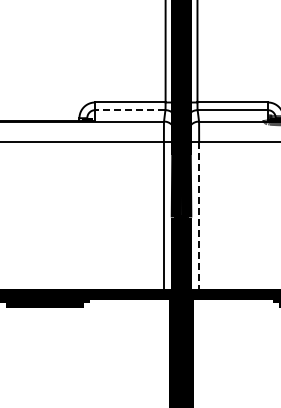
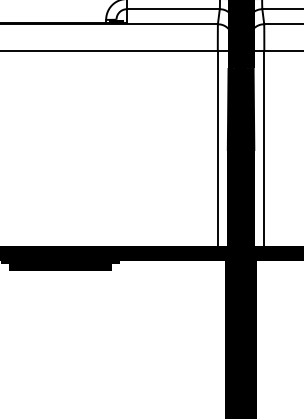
line: (129, 110) -> (172, 9), dashed -> solid
line: (199, 218) -> (264, 152), dashed -> solid

